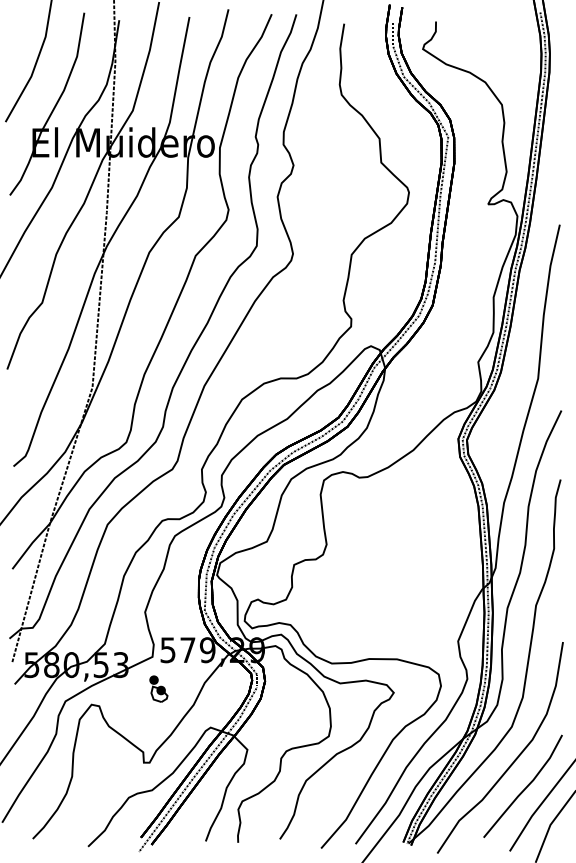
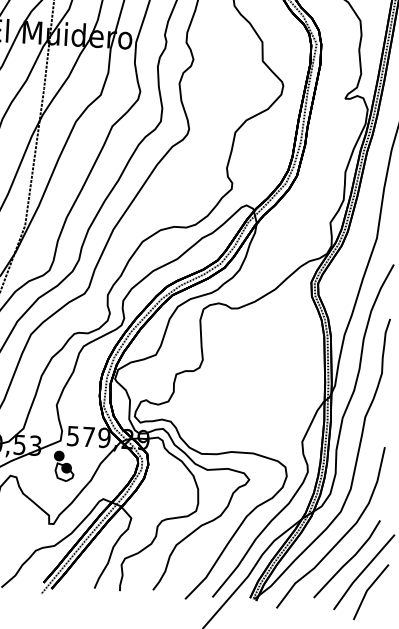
part: (158, 688) -> (63, 465), size x1.43

